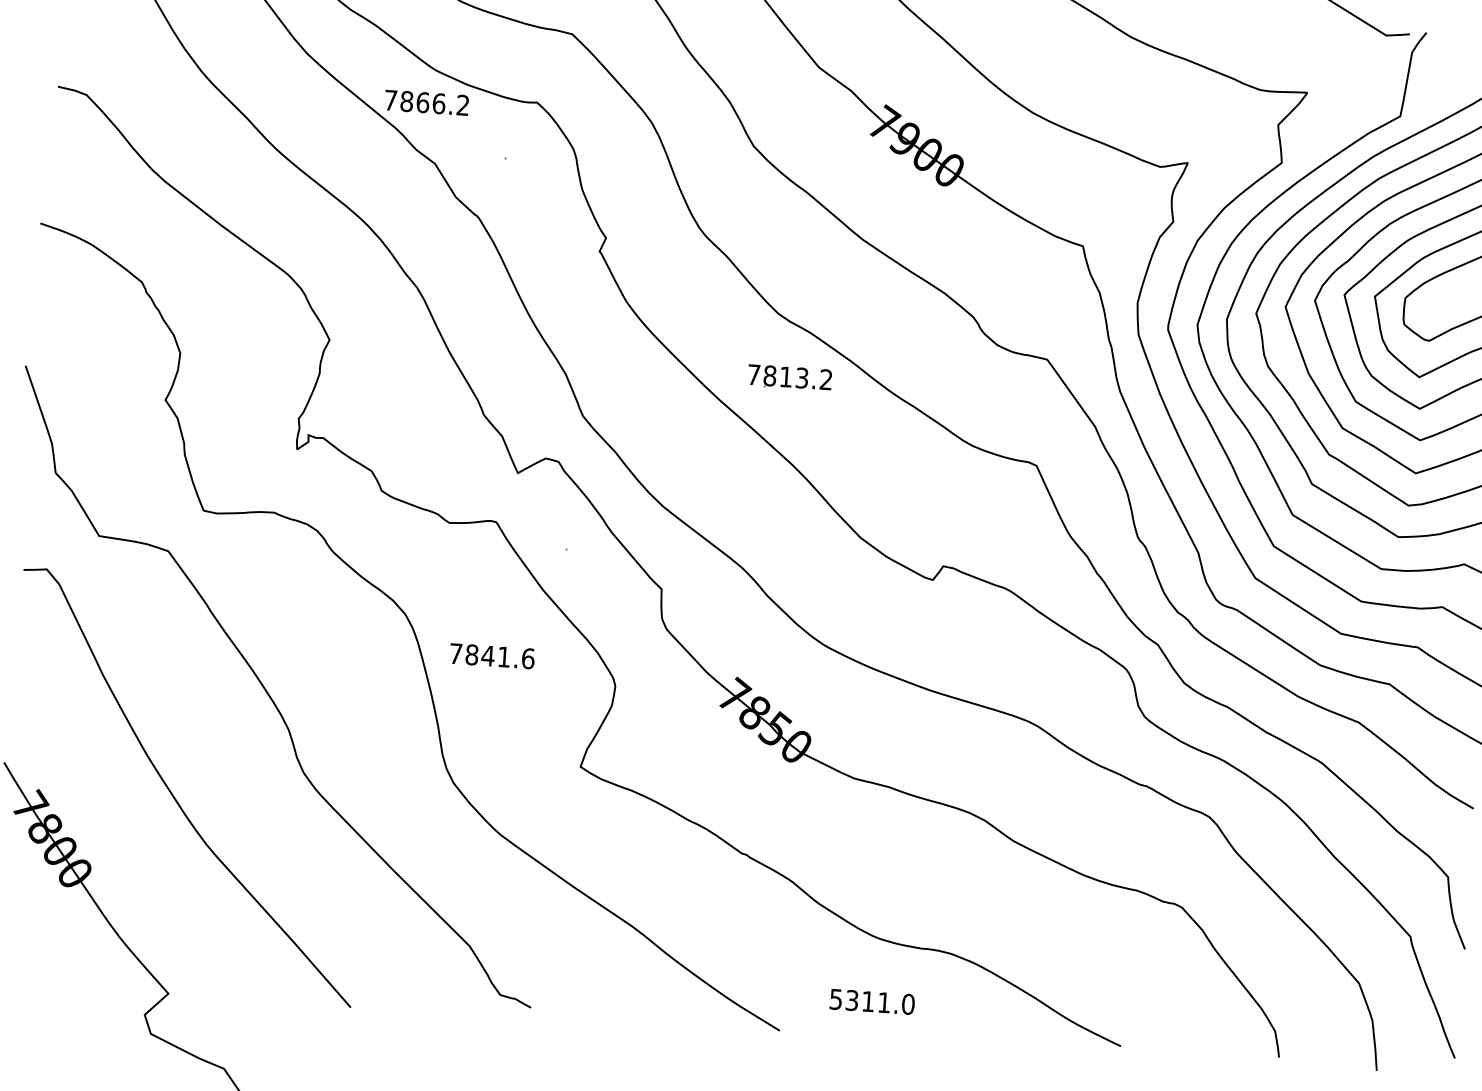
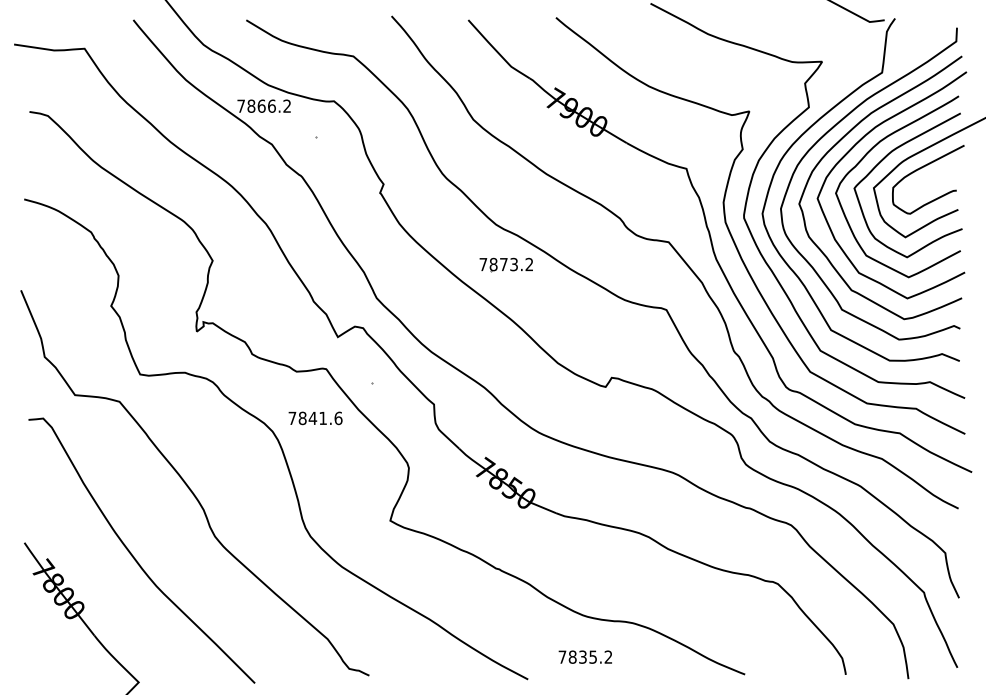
text: (785, 376) -> (503, 264), 7813.2 -> 7873.2
text: (492, 656) -> (315, 418), moved
text: (872, 1000) -> (585, 656), 5311.0 -> 7835.2

